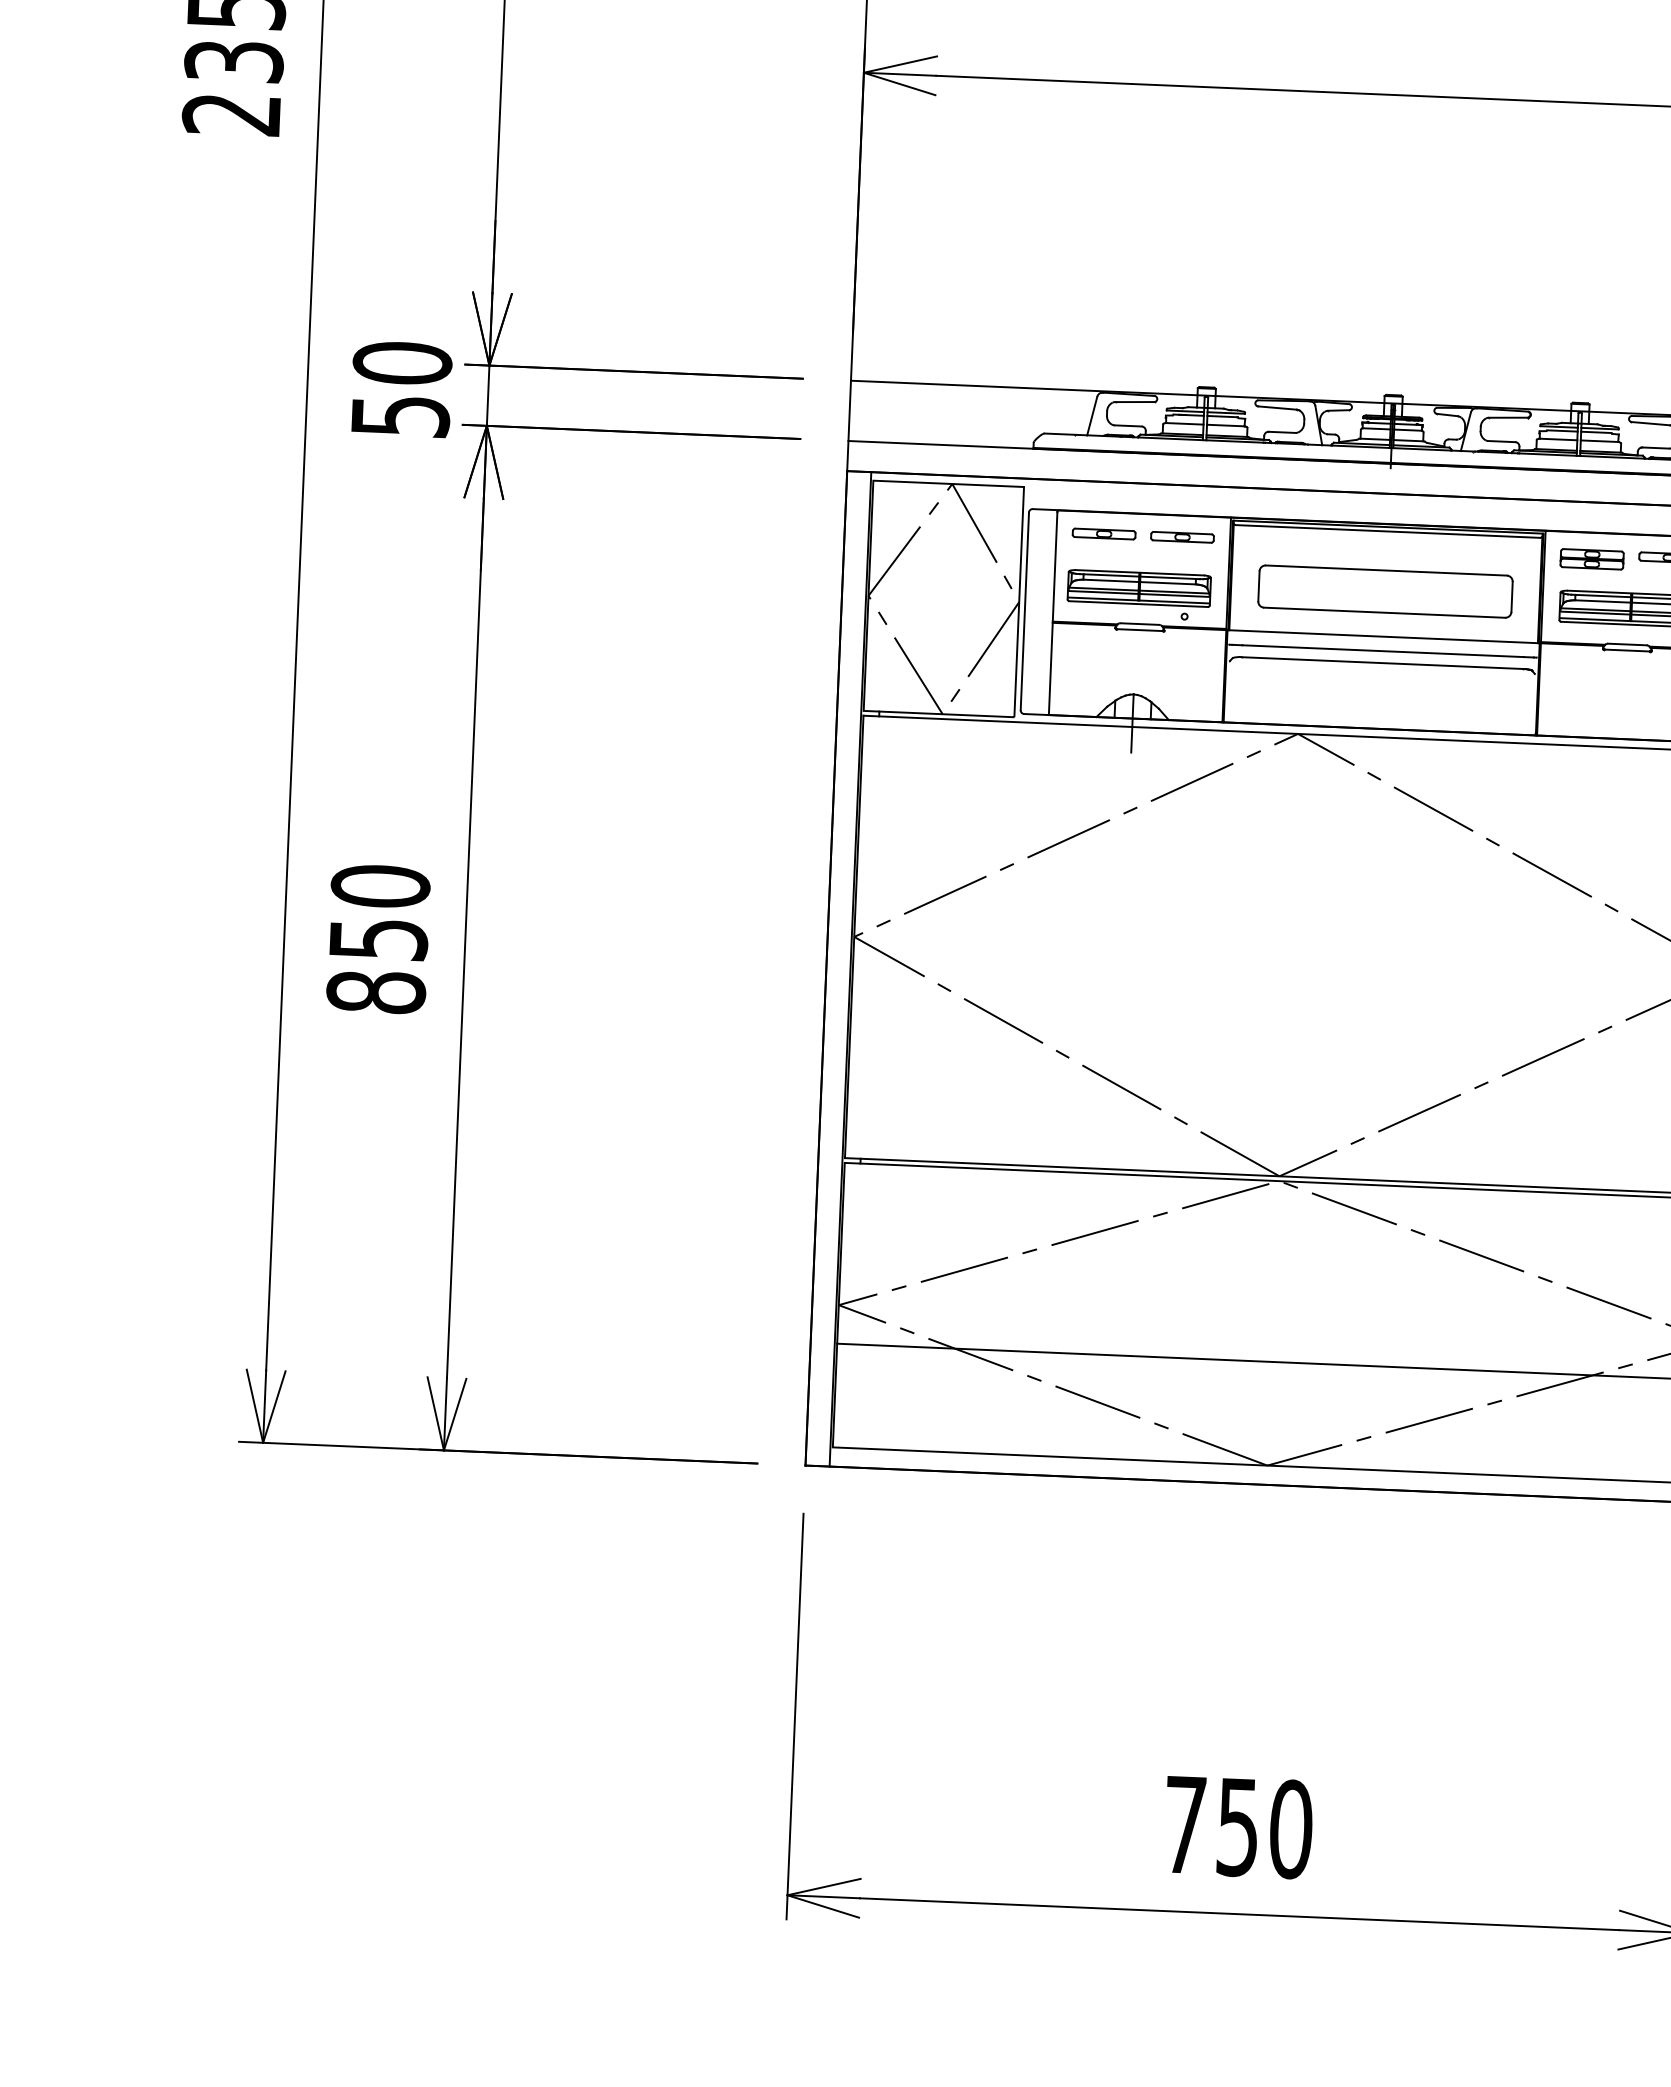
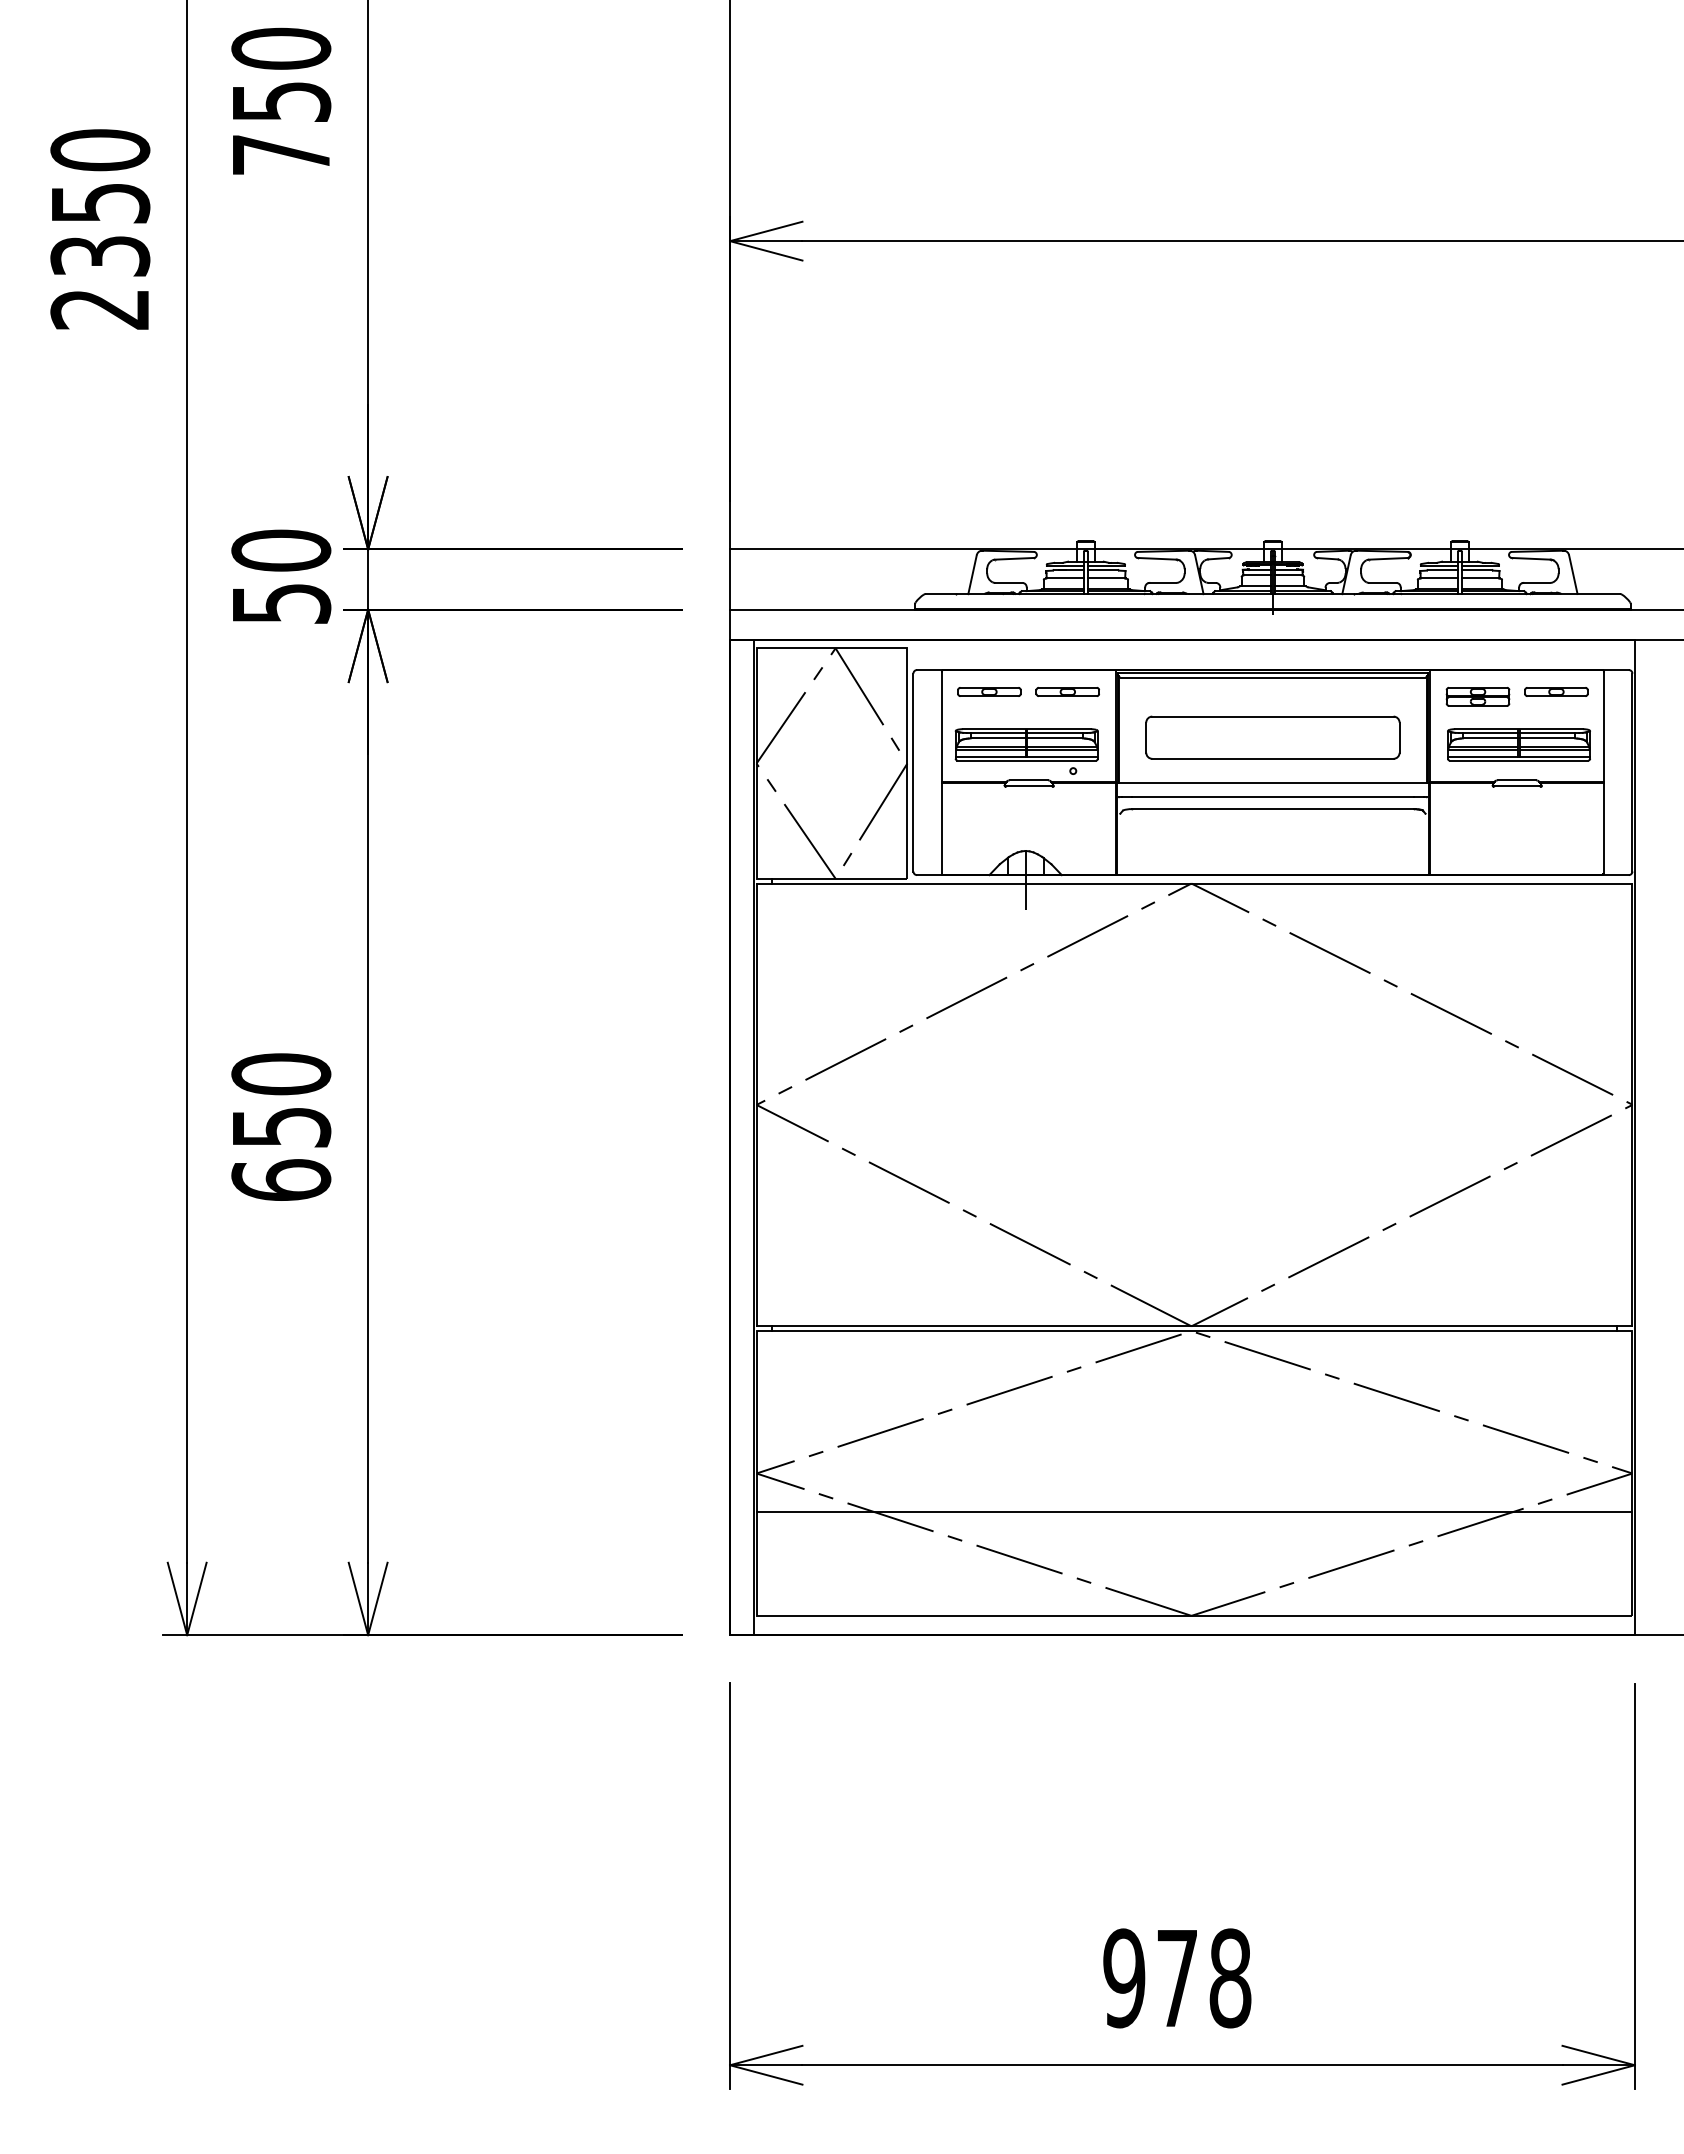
text: (376, 992) -> (281, 1180), 850 -> 650
text: (1238, 1827) -> (1177, 1978), 750 -> 978

